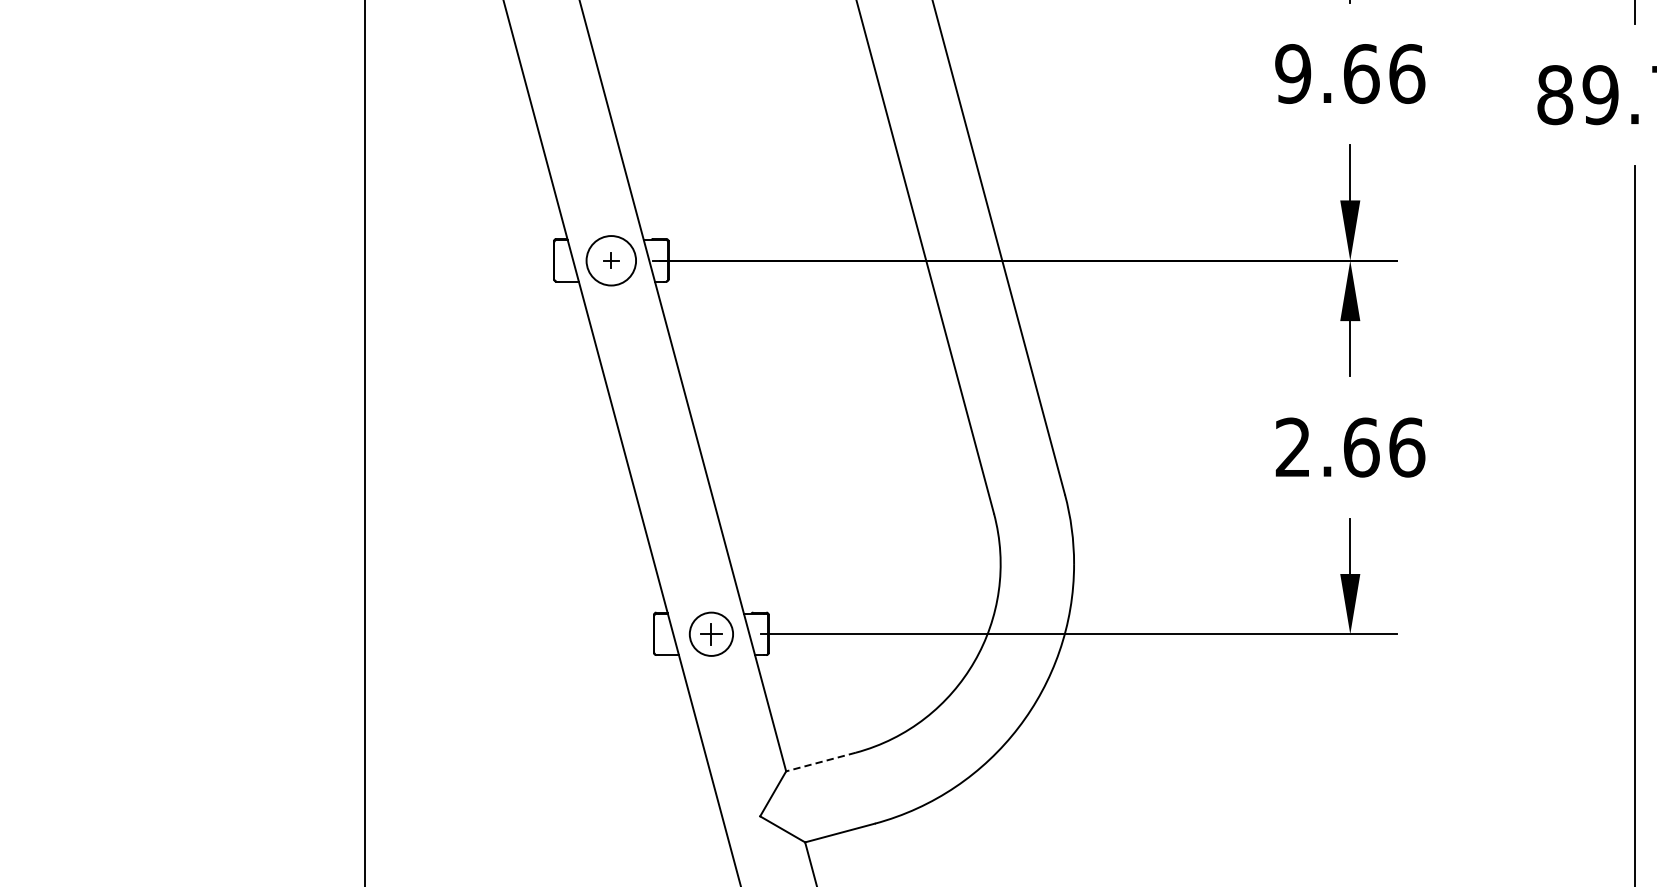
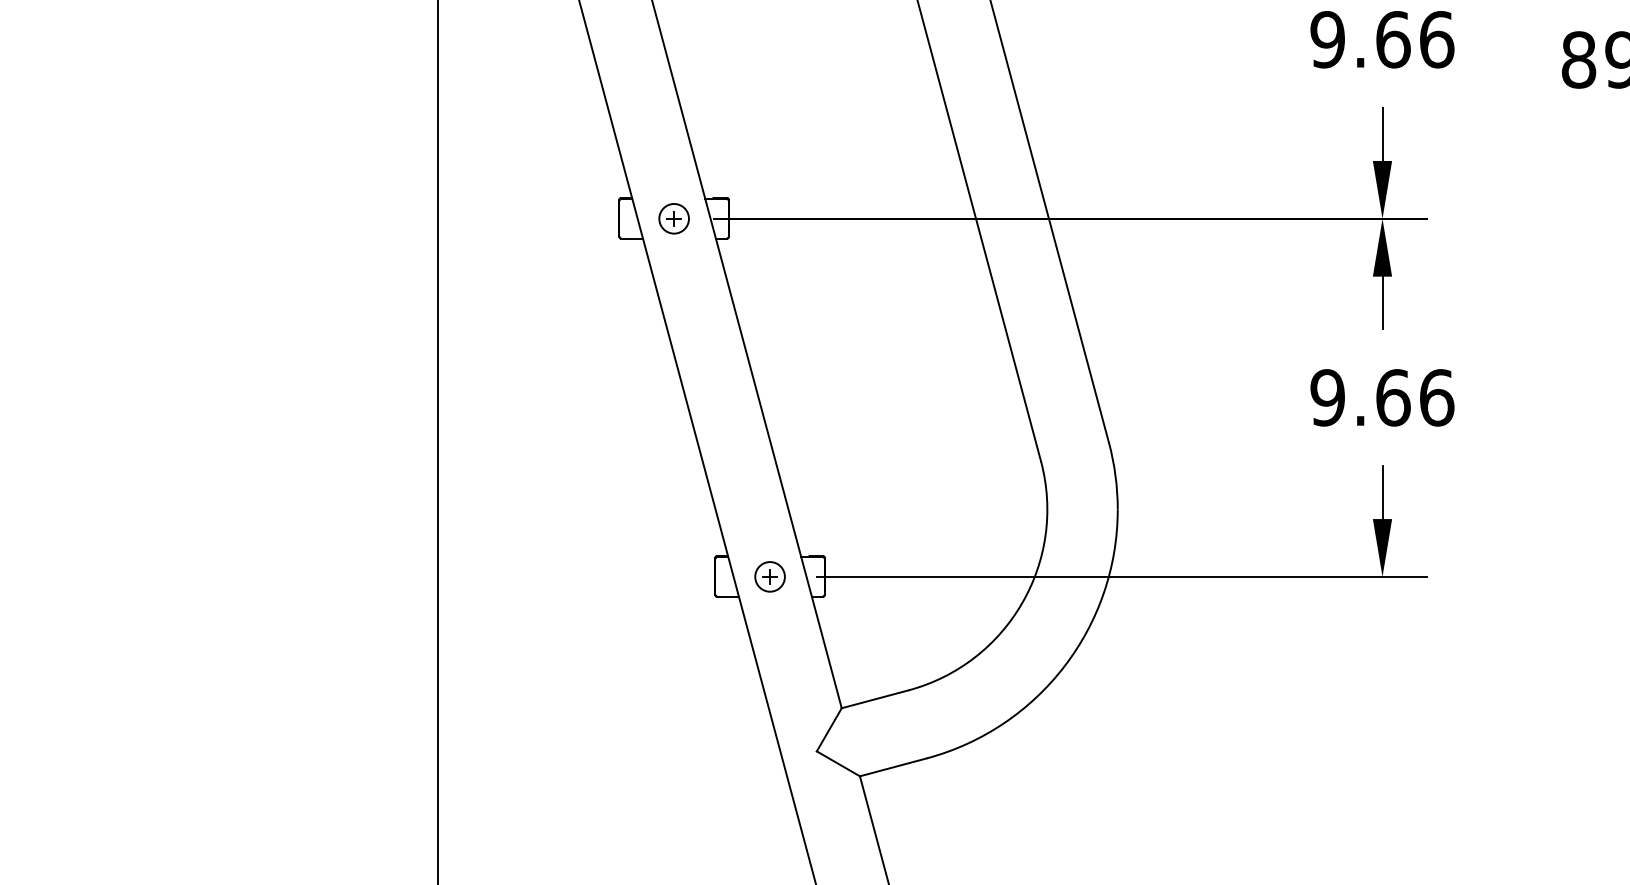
circle: (610, 260) -> (673, 218), size x0.62
text: (1292, 447) -> (1327, 397), 2.66 -> 9.66
part: (710, 633) -> (769, 576), size x0.71
line: (821, 762) -> (875, 699), dashed -> solid

